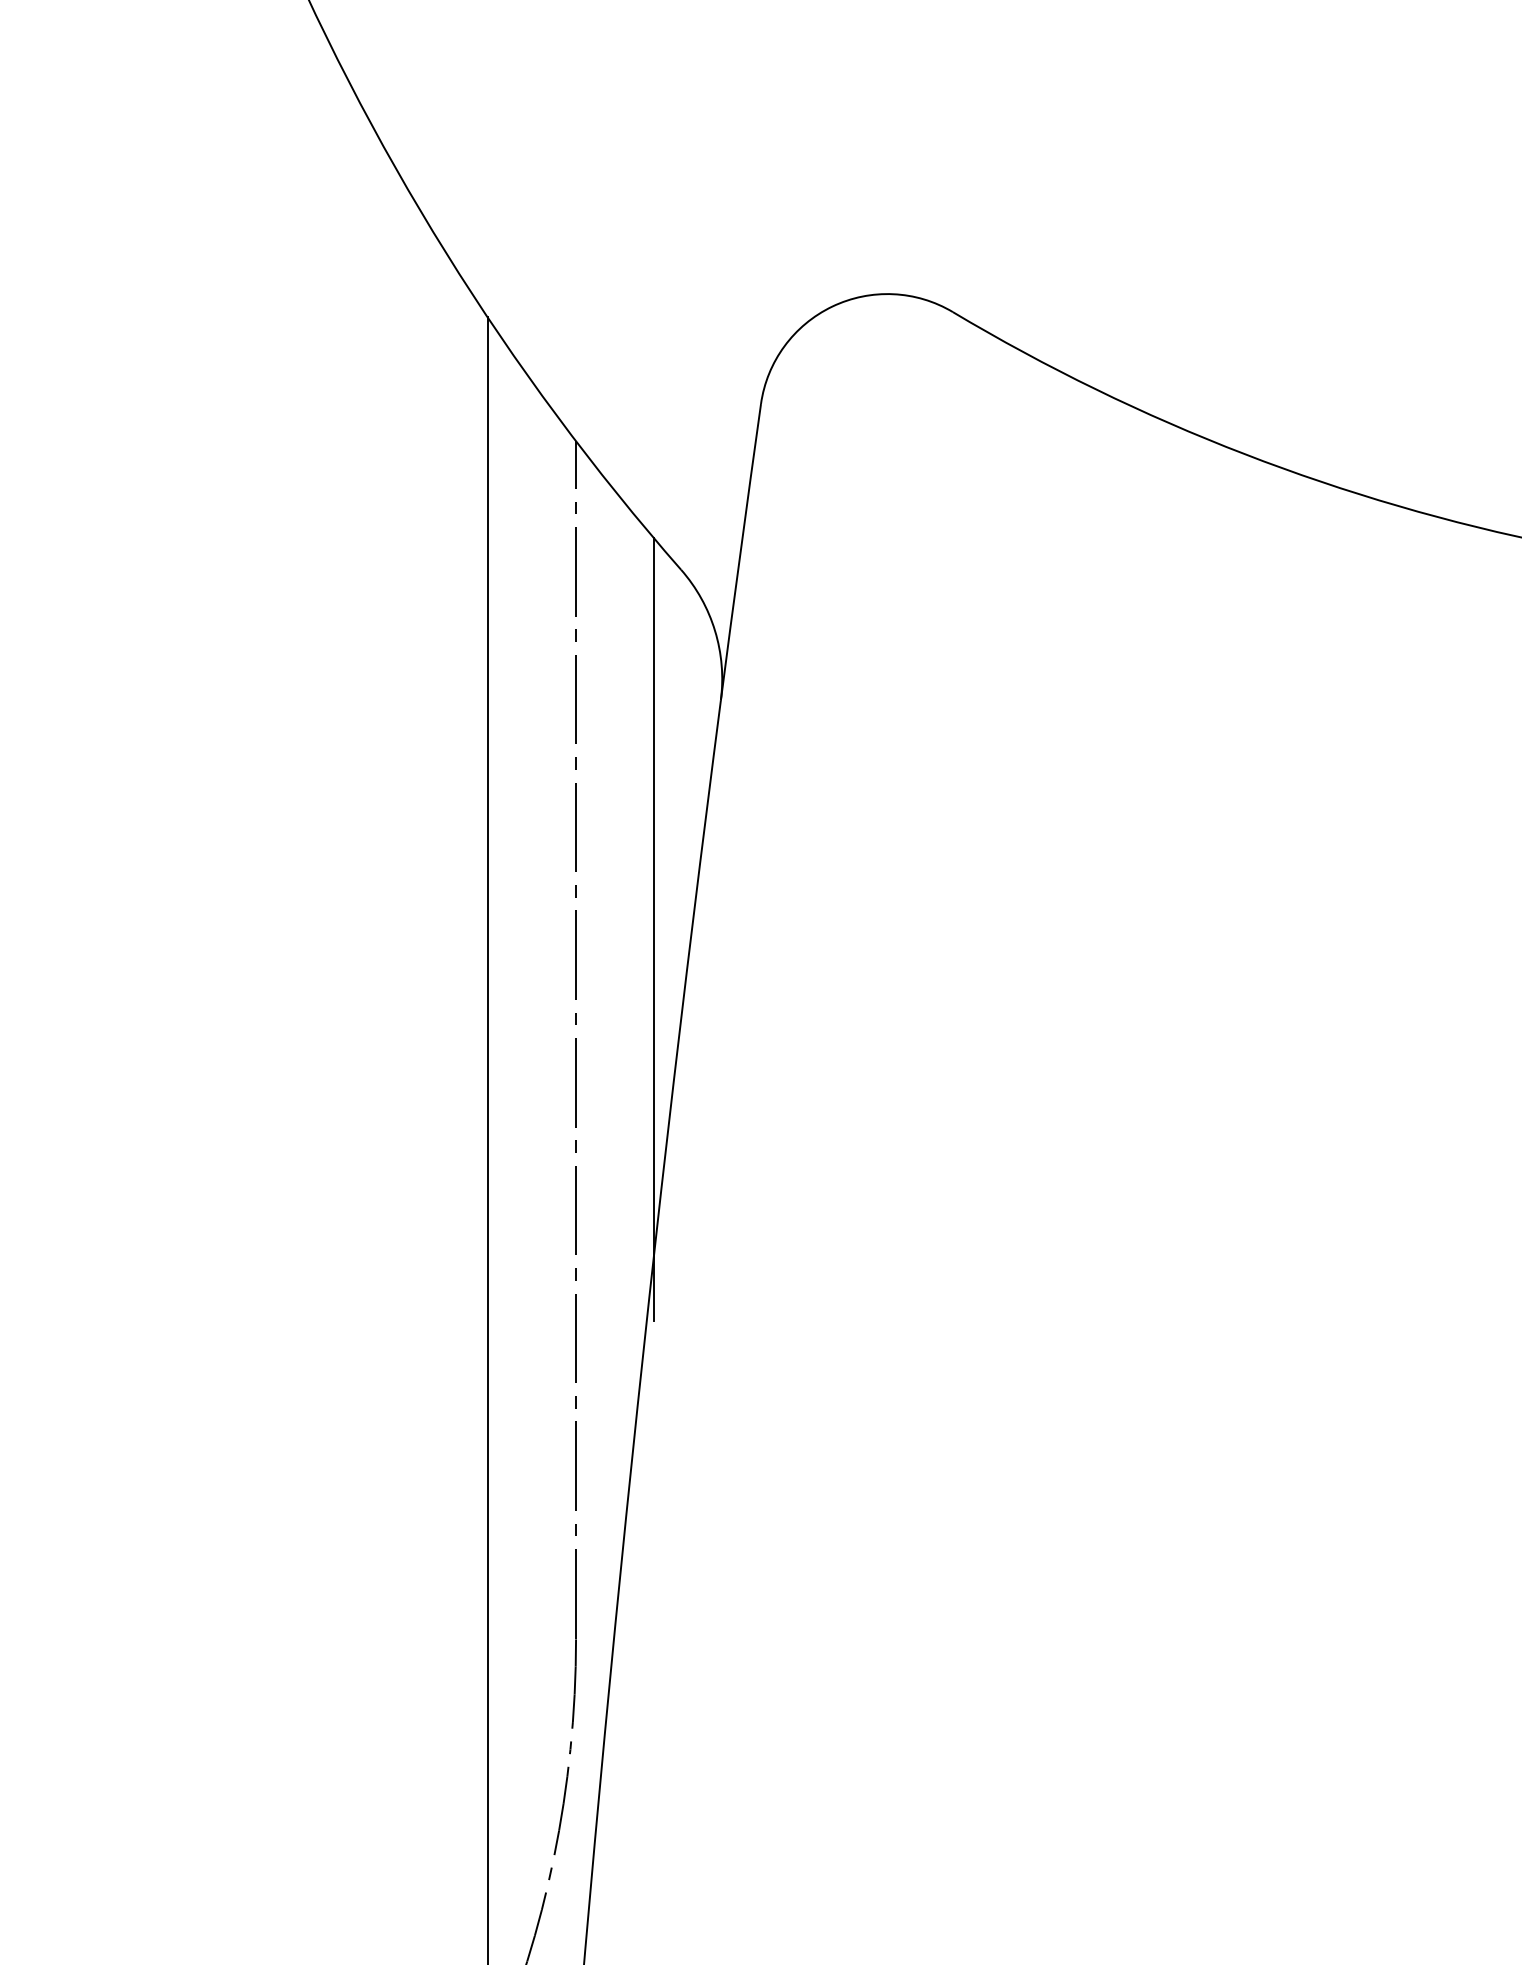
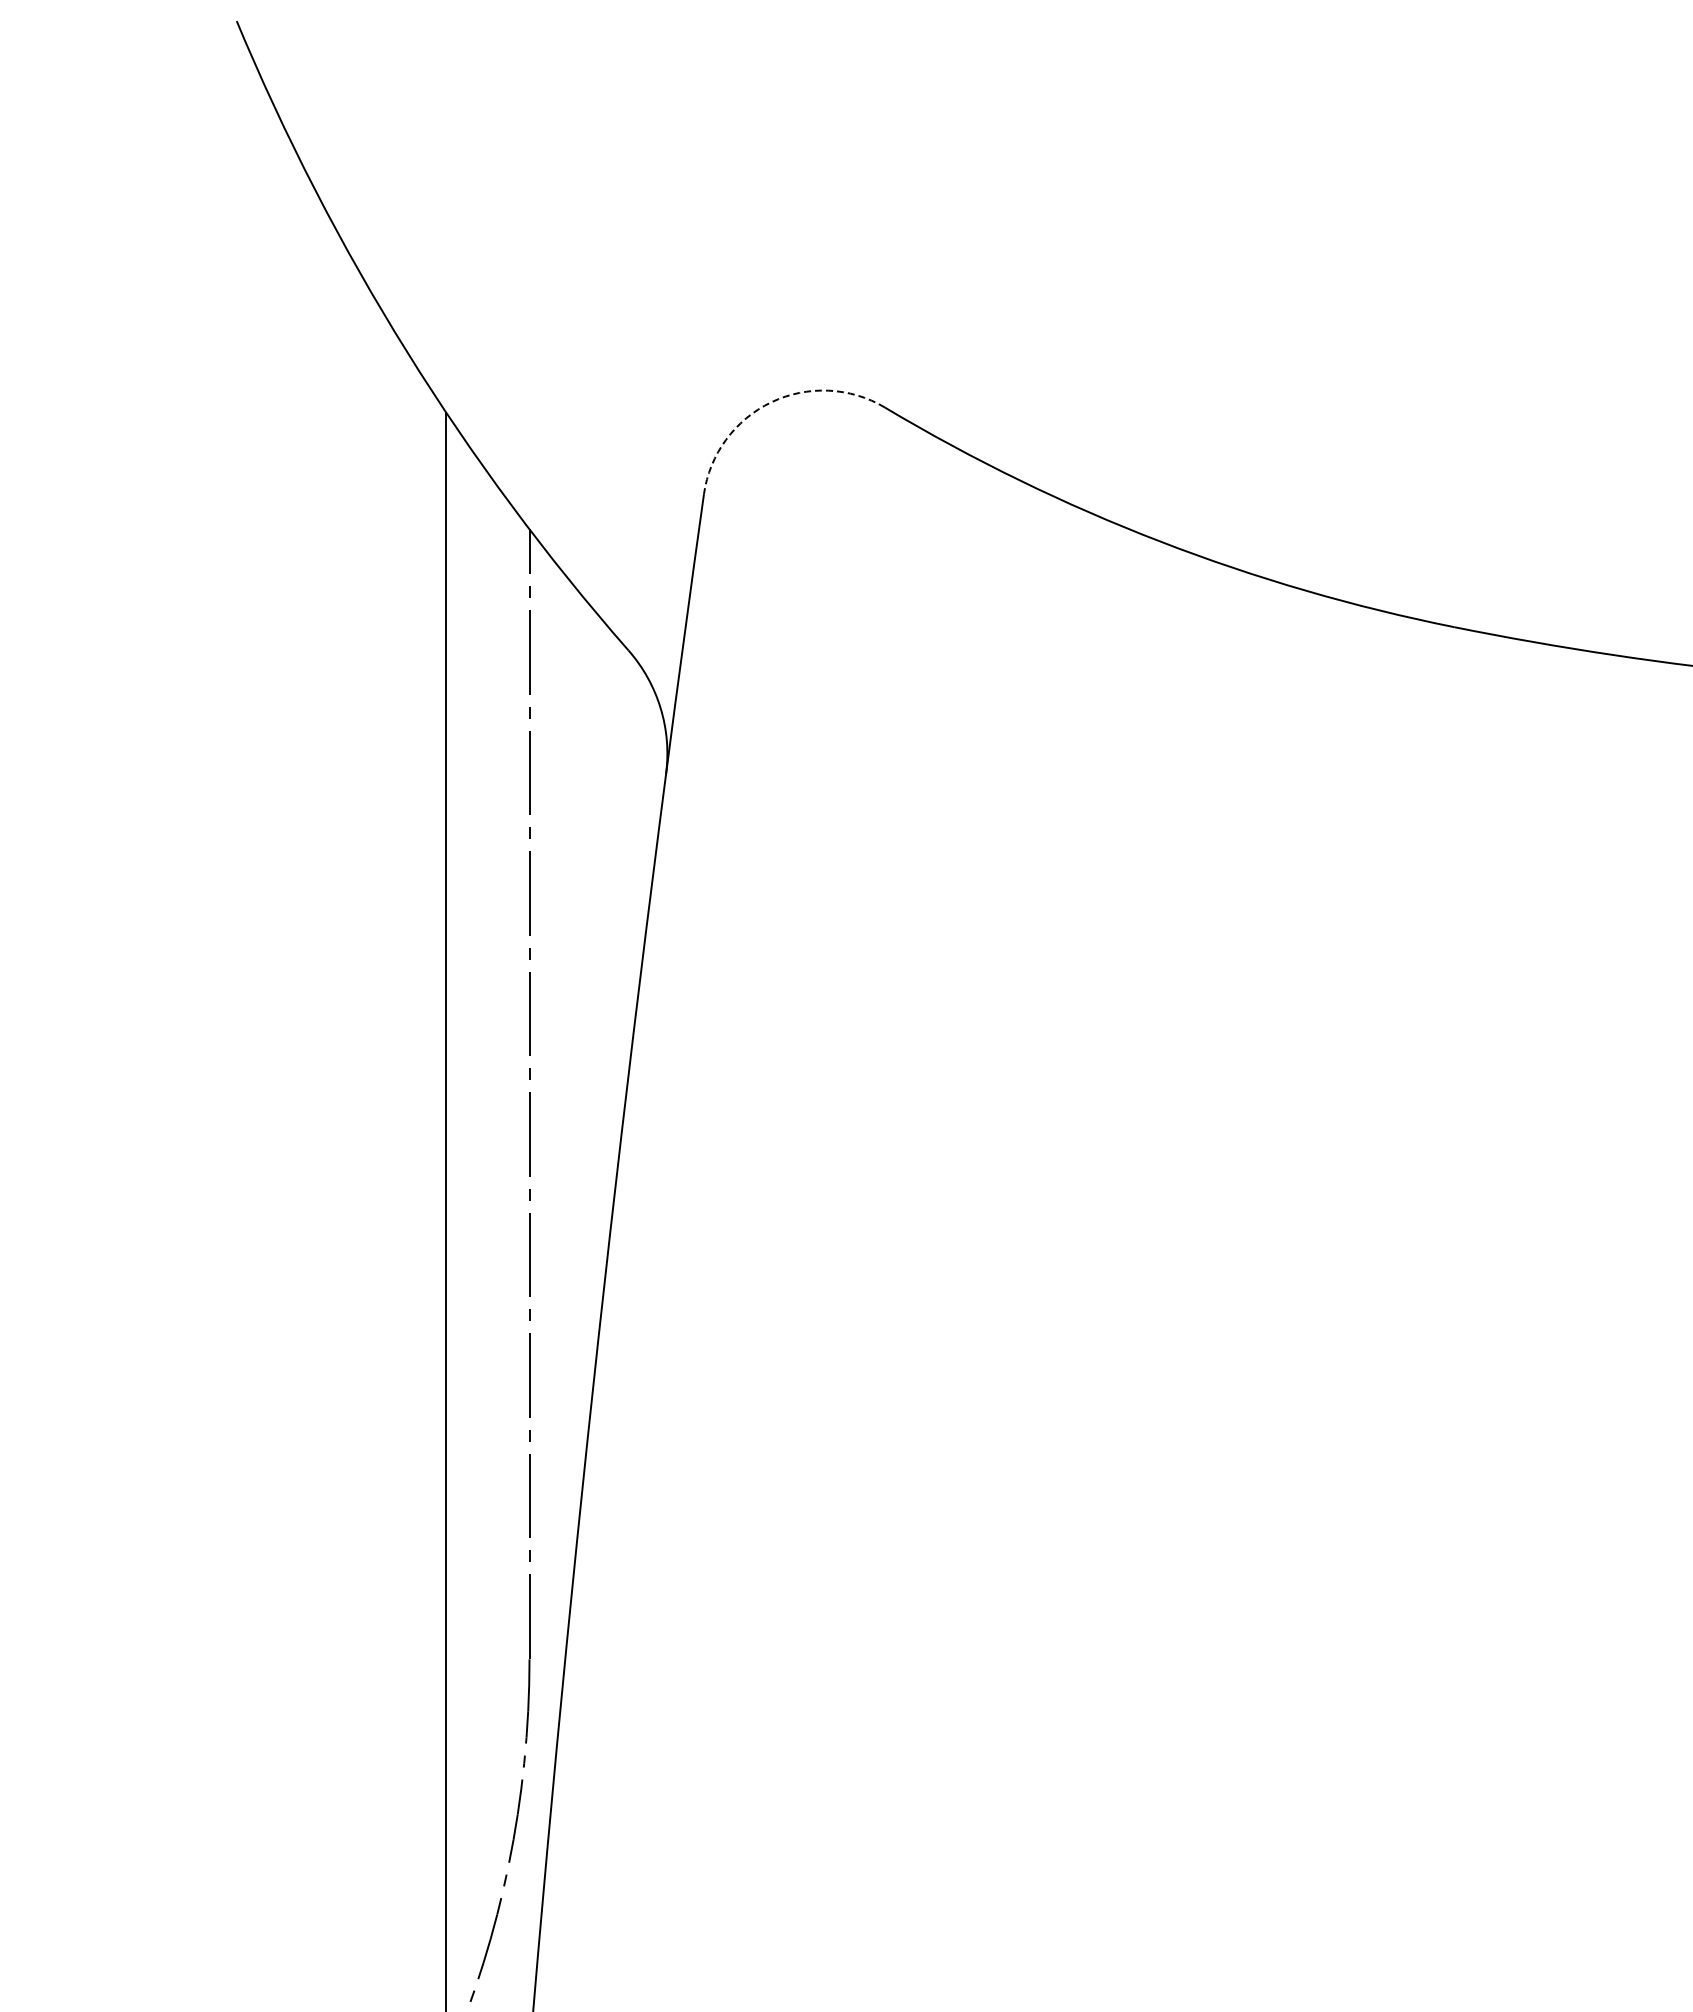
arc: (832, 306) -> (771, 402), solid -> dashed
line: (653, 929) -> (602, 989), removed

